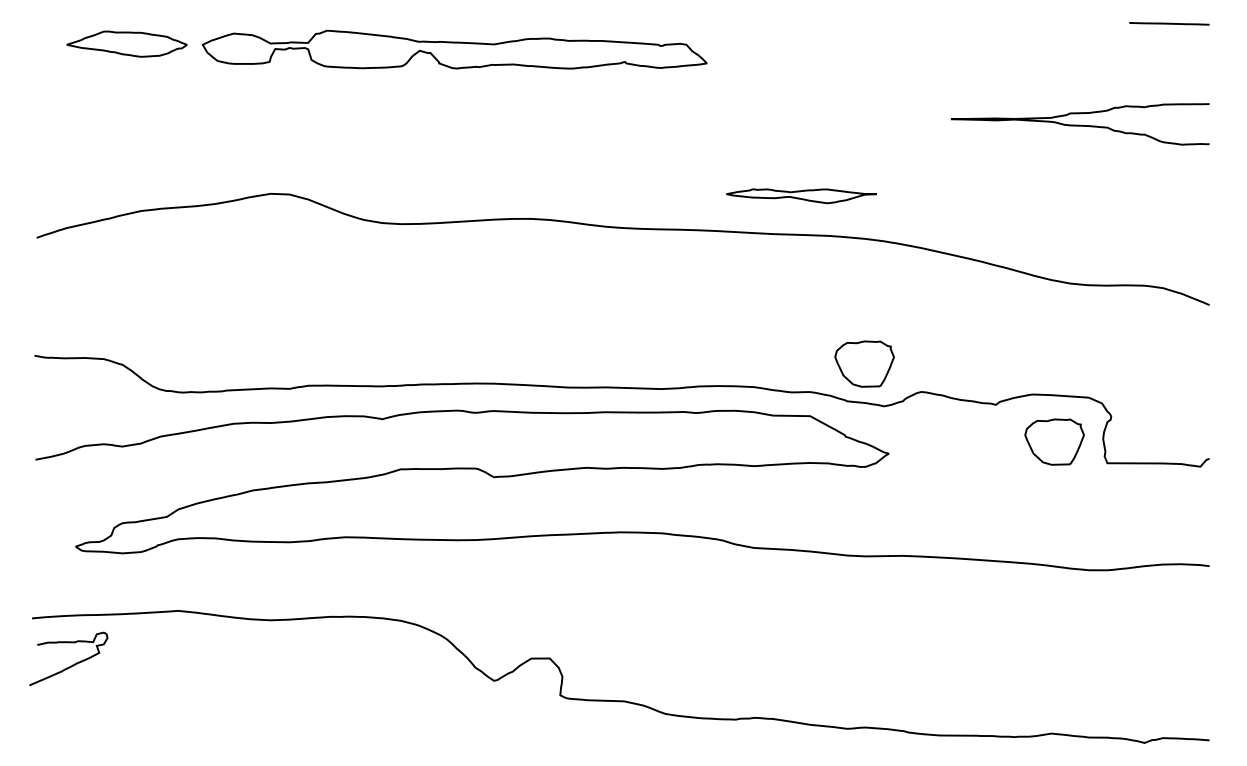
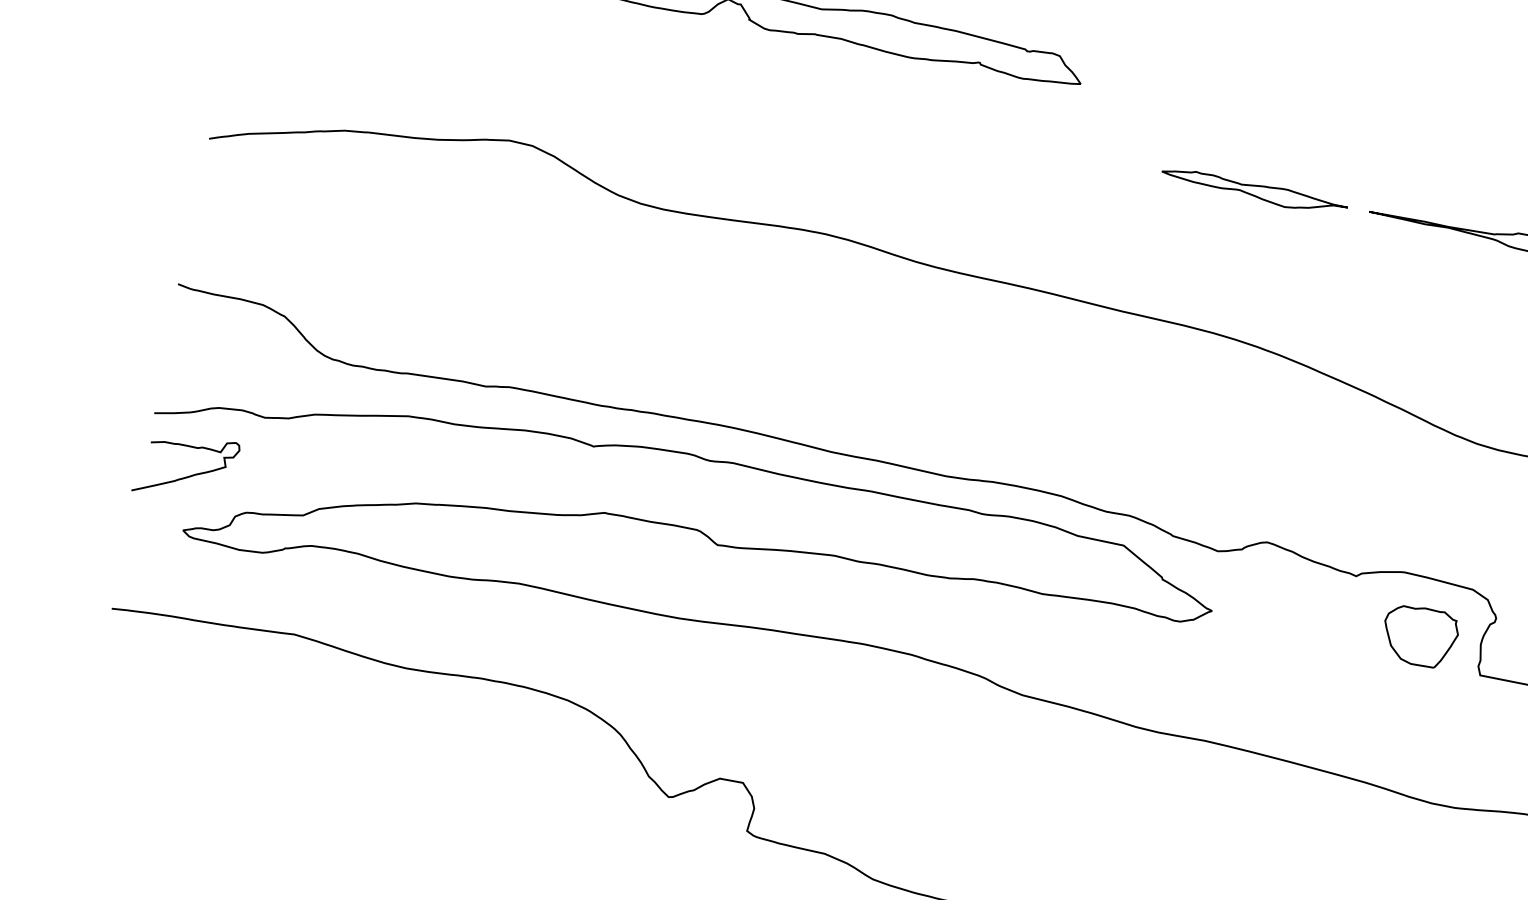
part: (801, 196) -> (1254, 192), moved
part: (864, 363) -> (1203, 493), removed
curve: (72, 664) -> (189, 474), moved

